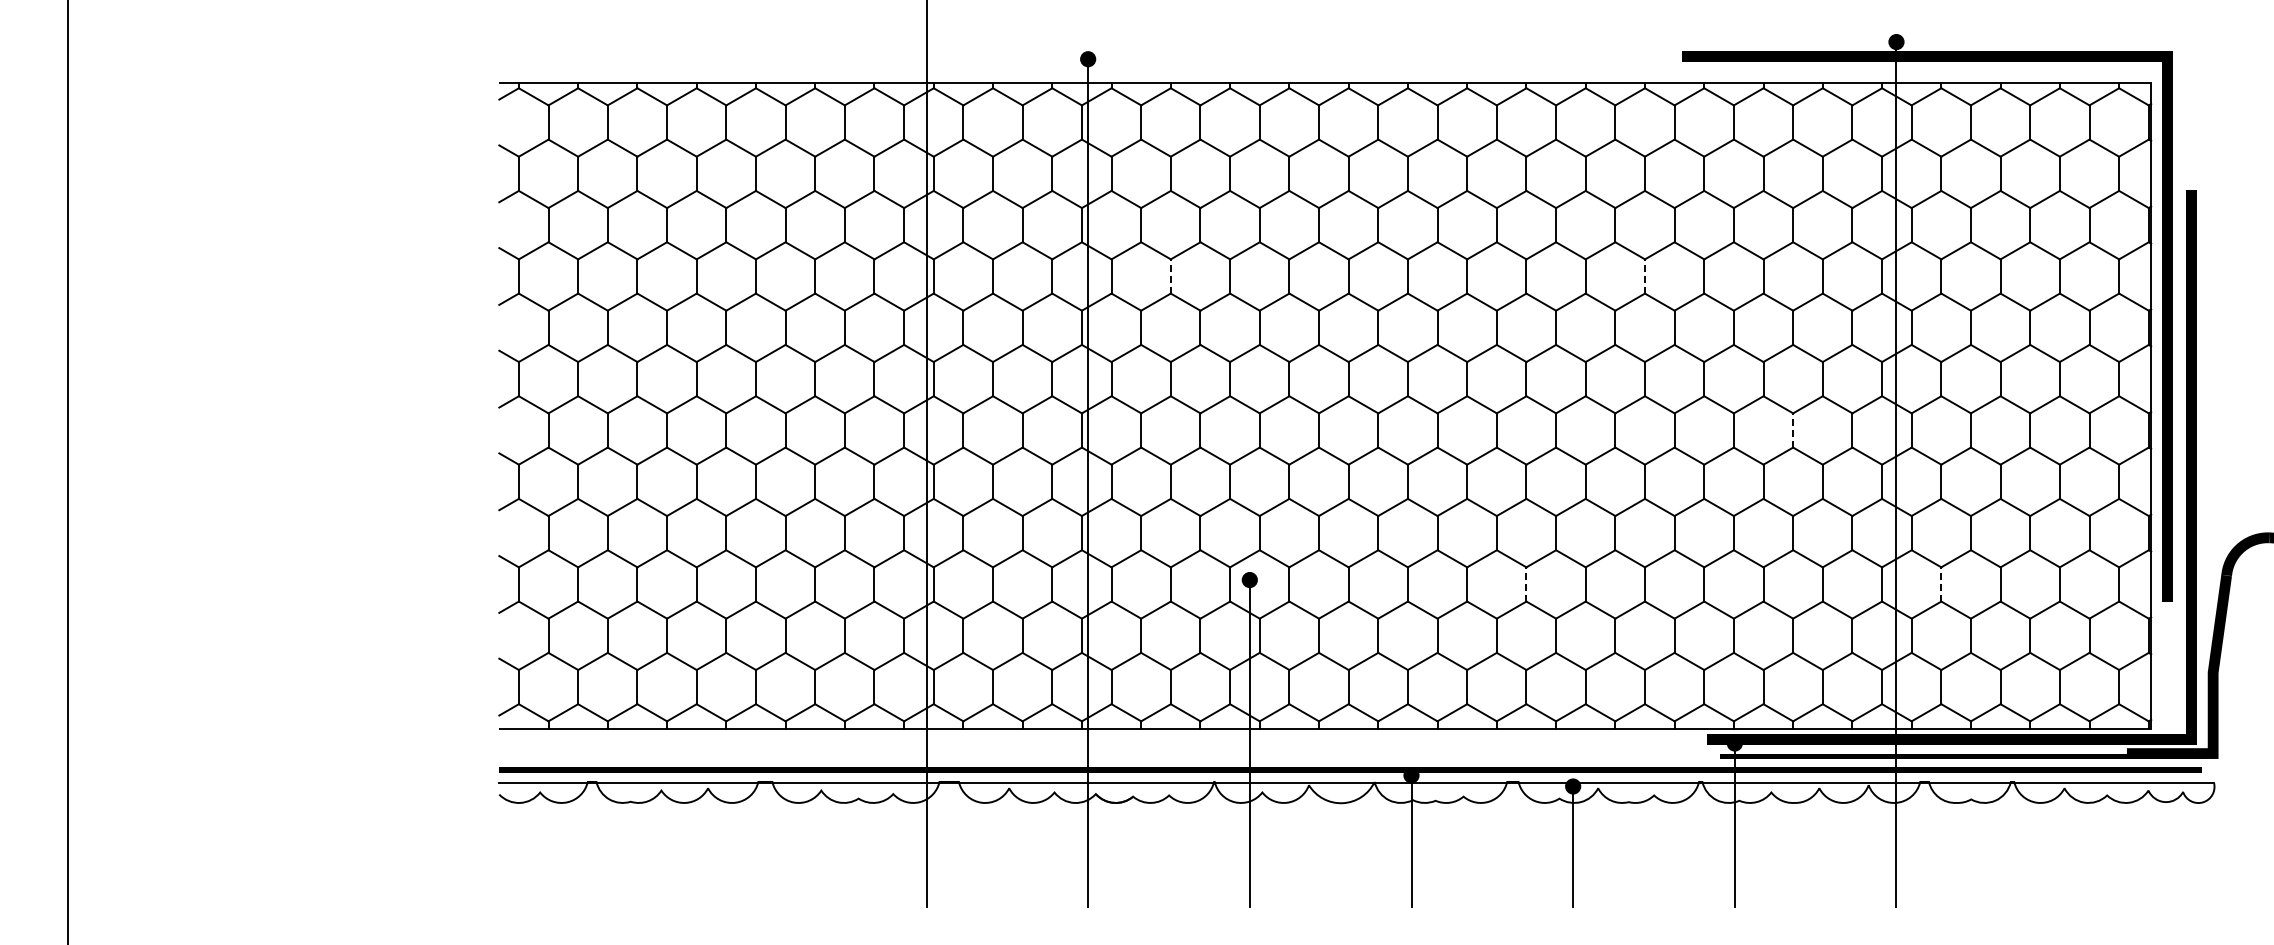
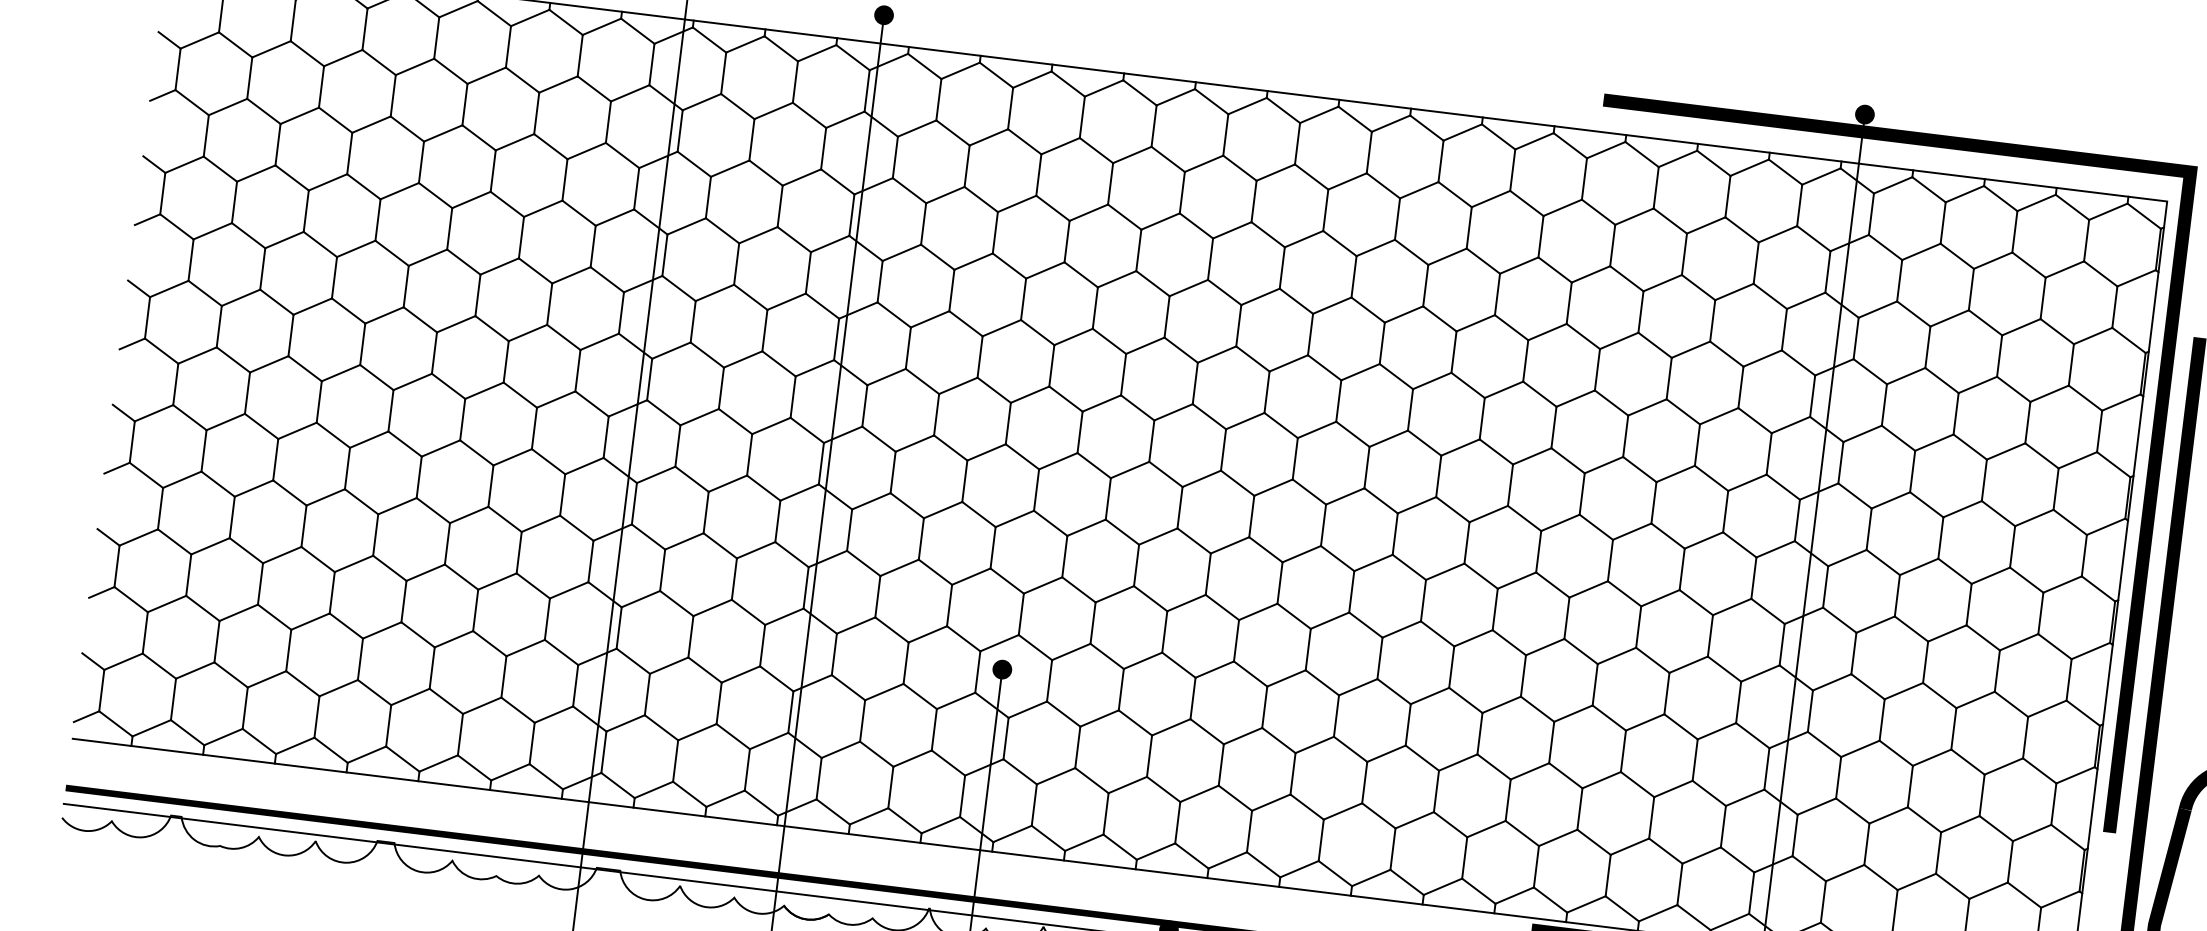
line: (1170, 276) -> (951, 290), dashed -> solid
line: (1645, 276) -> (1526, 361), dashed -> solid
line: (1793, 430) -> (1682, 569), dashed -> solid
line: (1526, 584) -> (1336, 716), dashed -> solid
line: (1941, 584) -> (1838, 777), dashed -> solid

